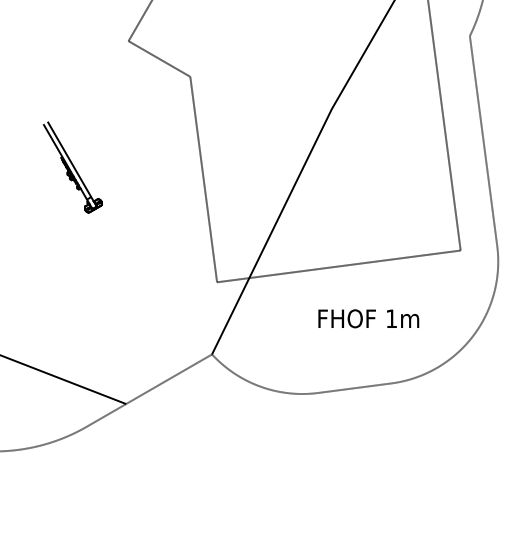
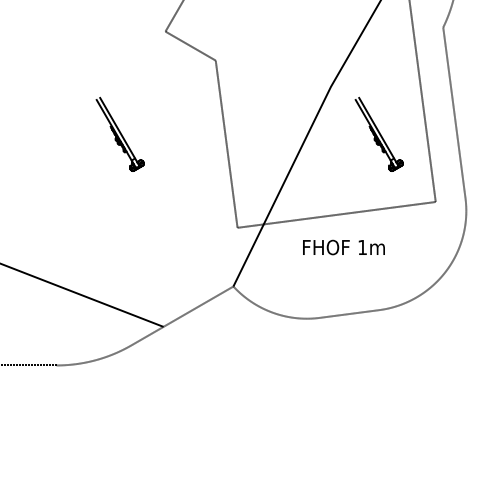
part: (390, 166) -> (378, 133), added
text: (368, 318) -> (343, 247), moved

